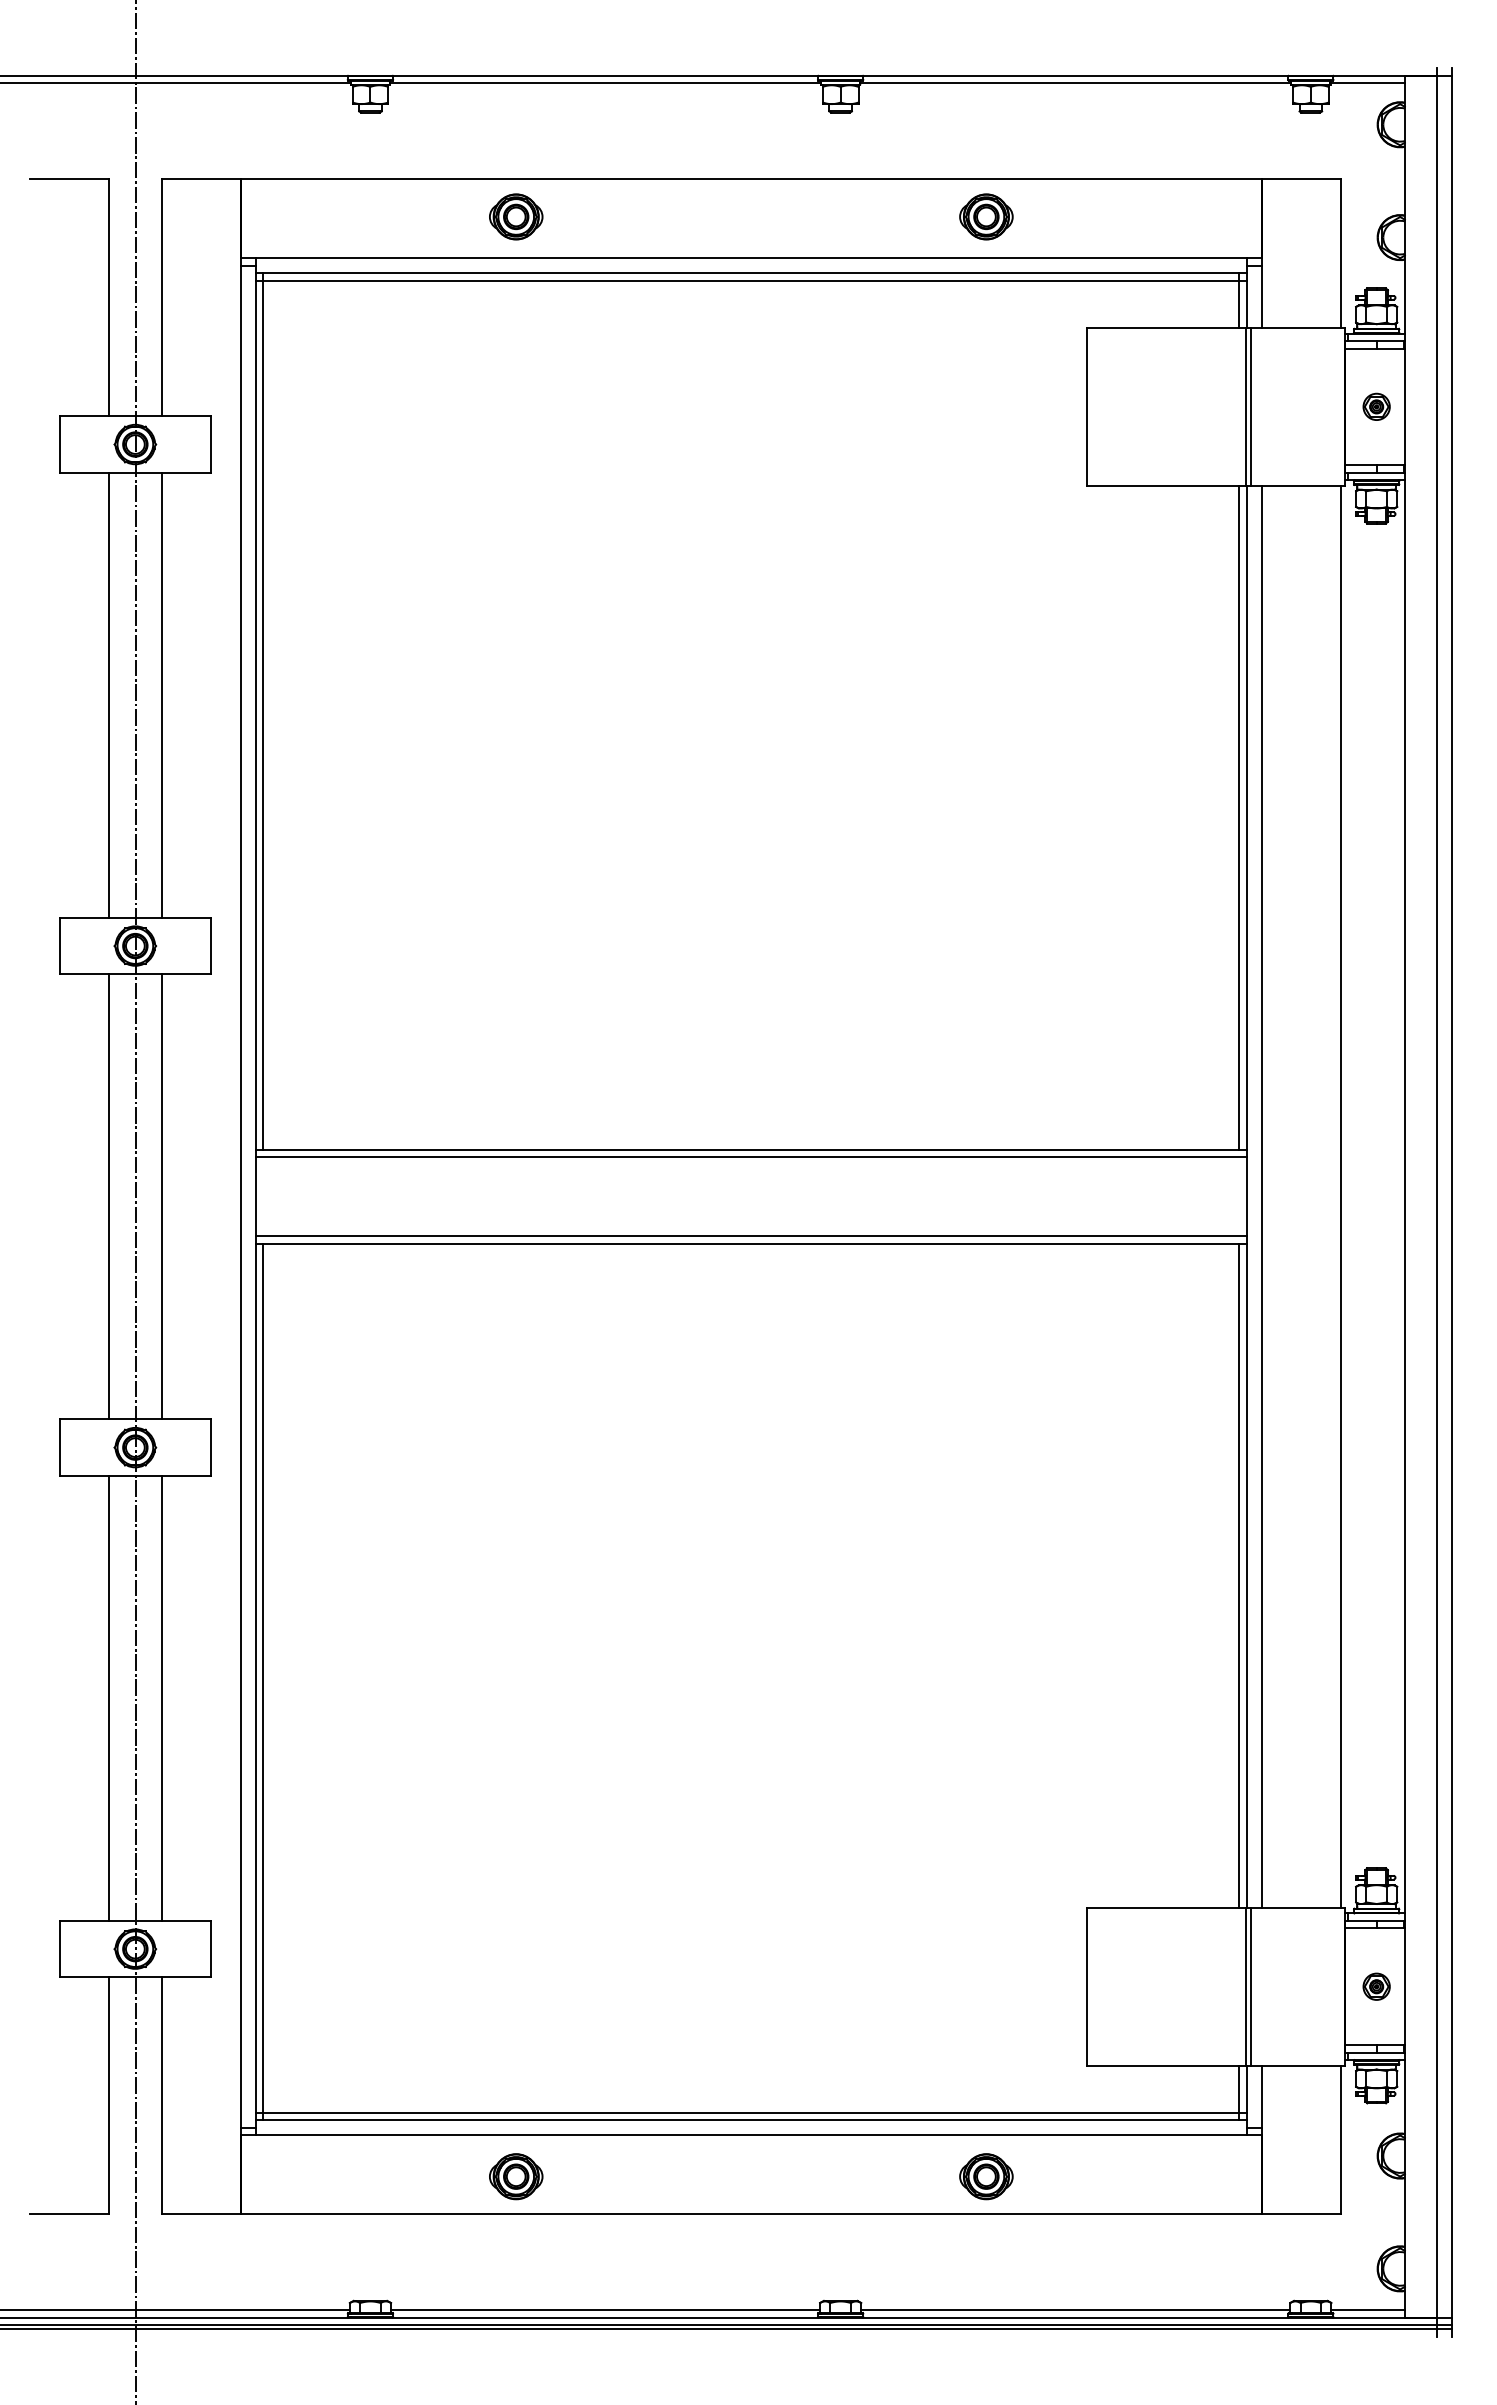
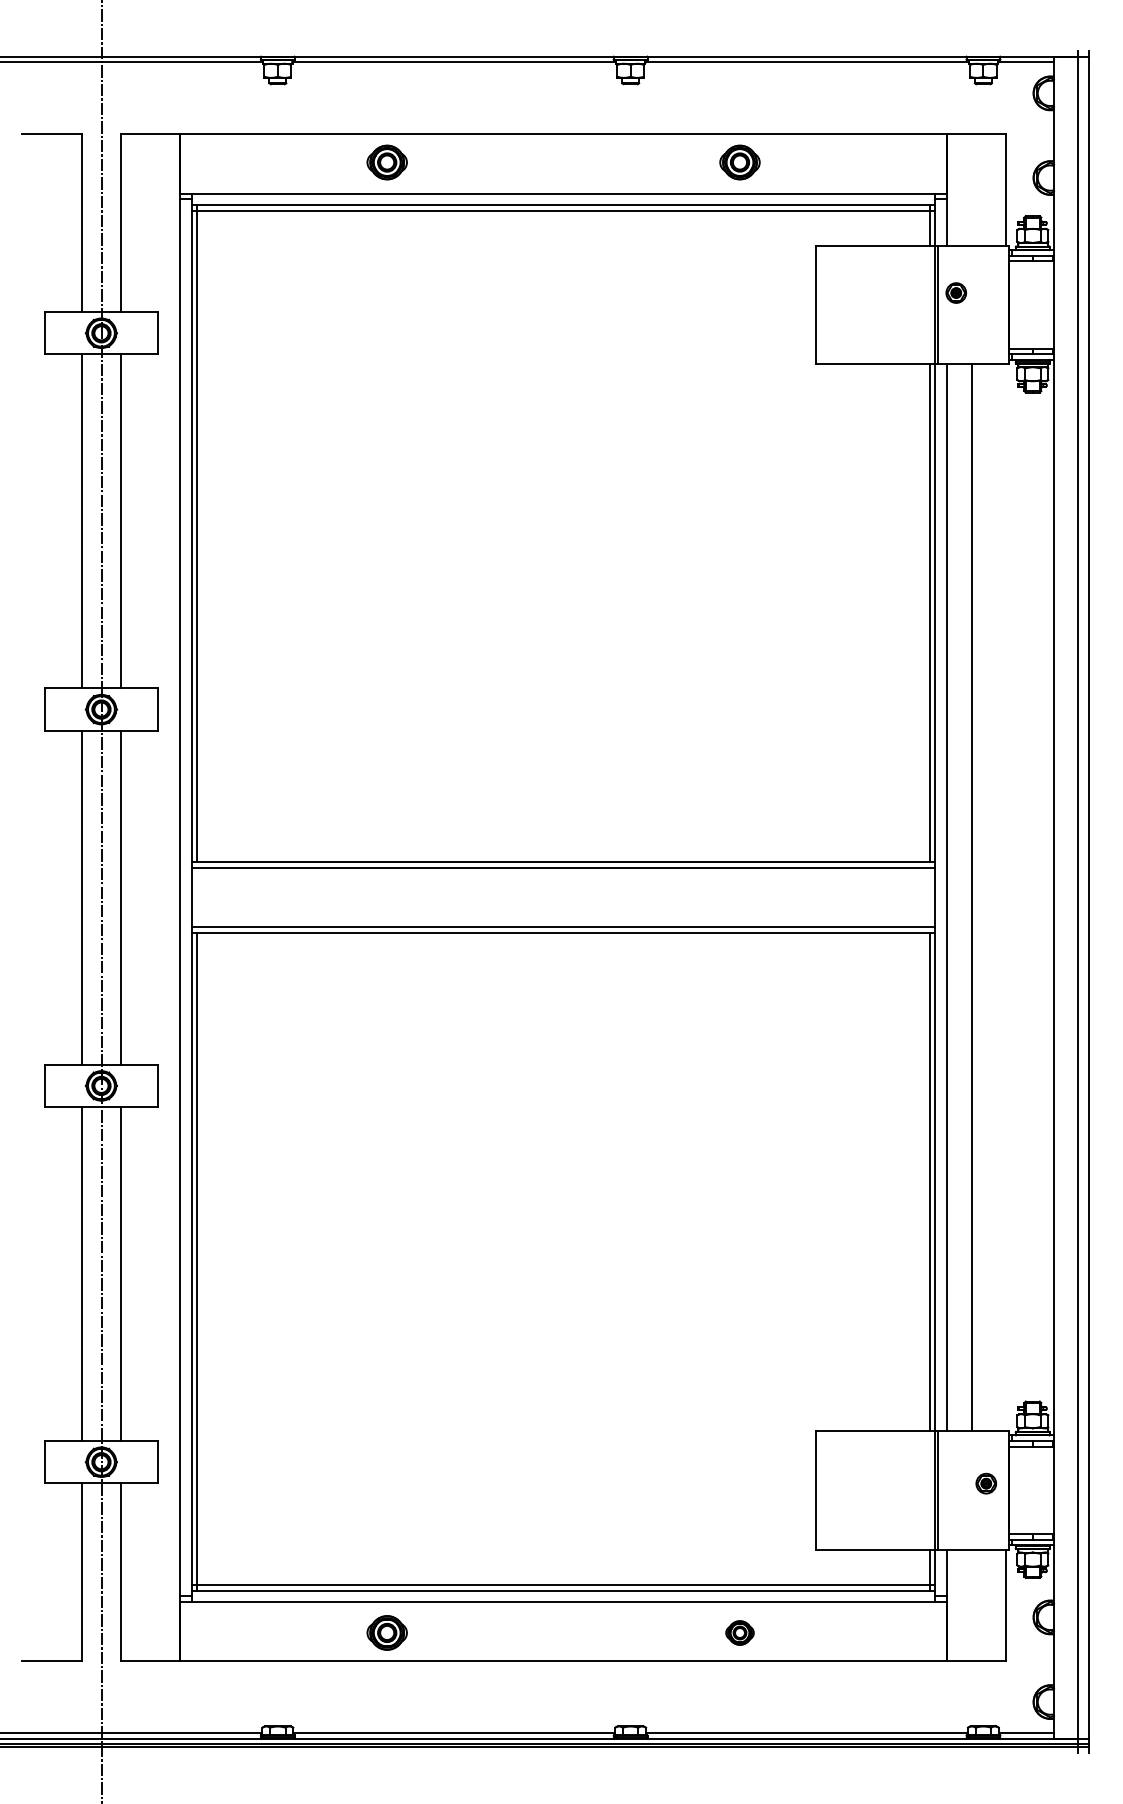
part: (1376, 406) -> (956, 292), moved
line: (1340, 1196) -> (971, 897), moved
part: (1376, 1986) -> (986, 1483), moved
part: (986, 2176) -> (740, 1632), size x0.7

